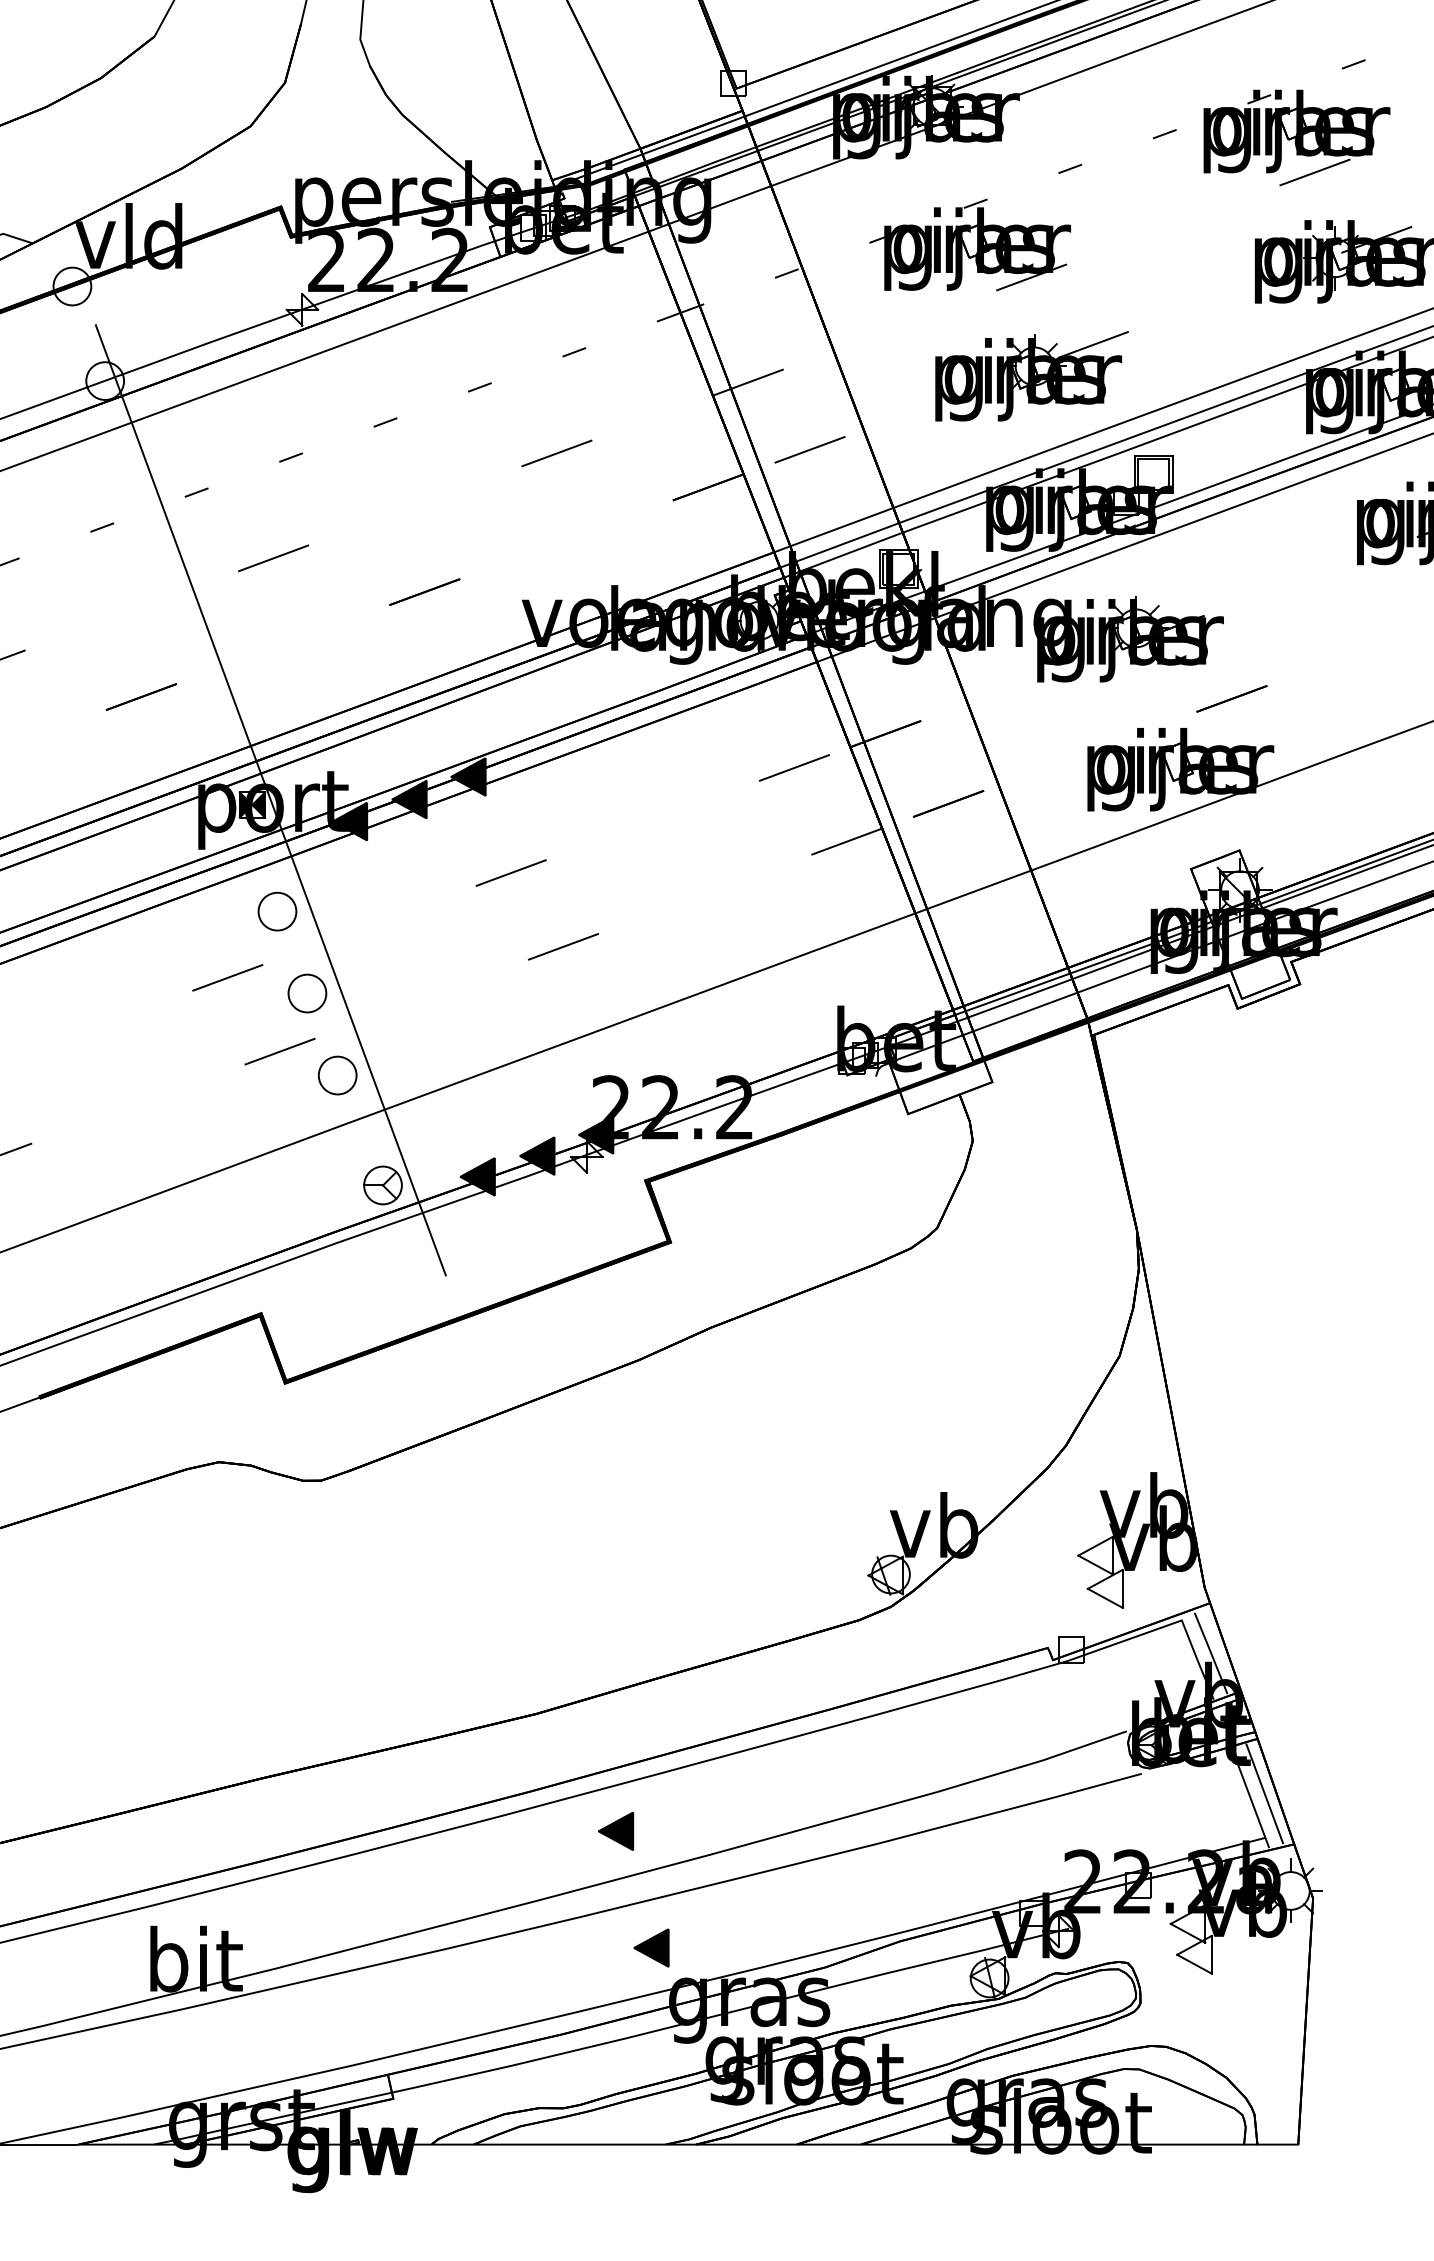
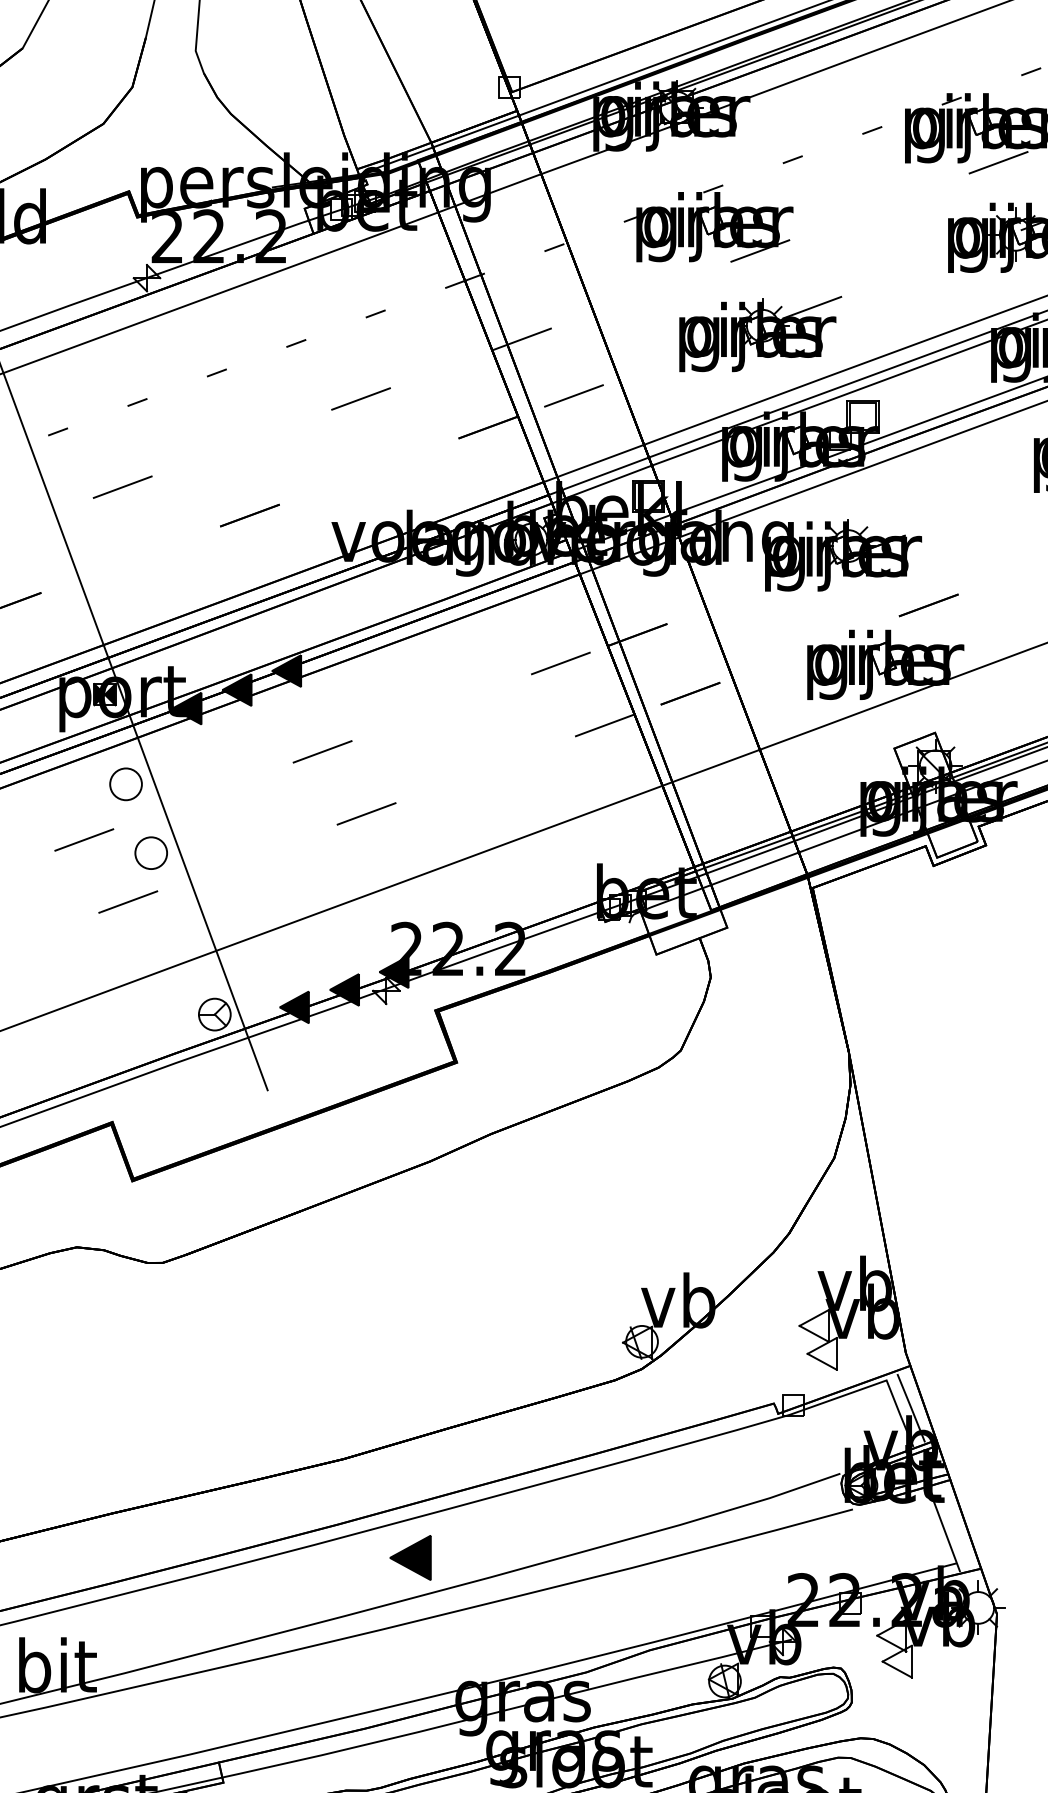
part: (337, 1075) -> (176, 922), removed
line: (1264, 1793) -> (956, 1525), removed
part: (616, 1830) -> (411, 1557), size x1.4
part: (651, 1947) -> (440, 1655), removed

